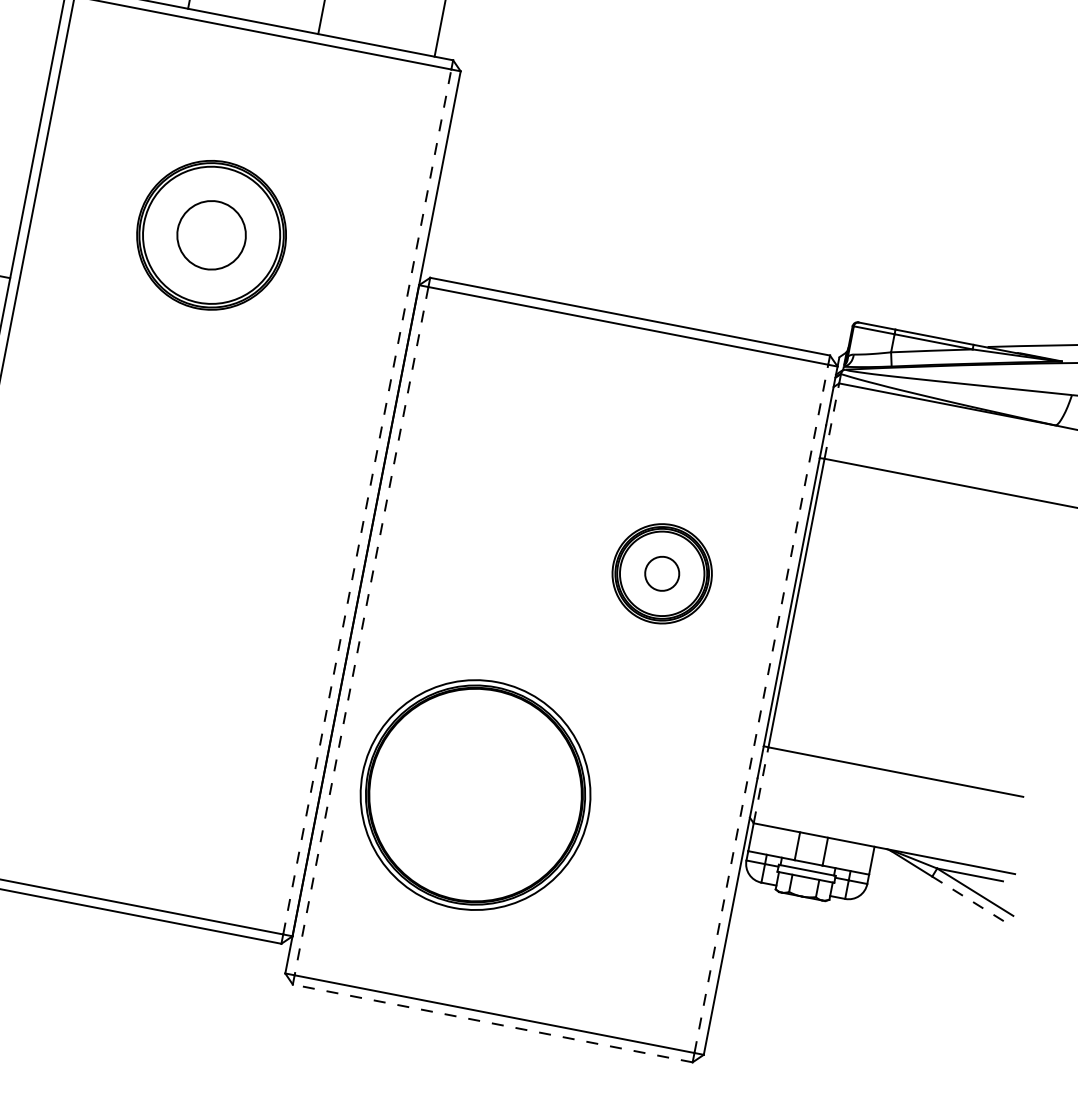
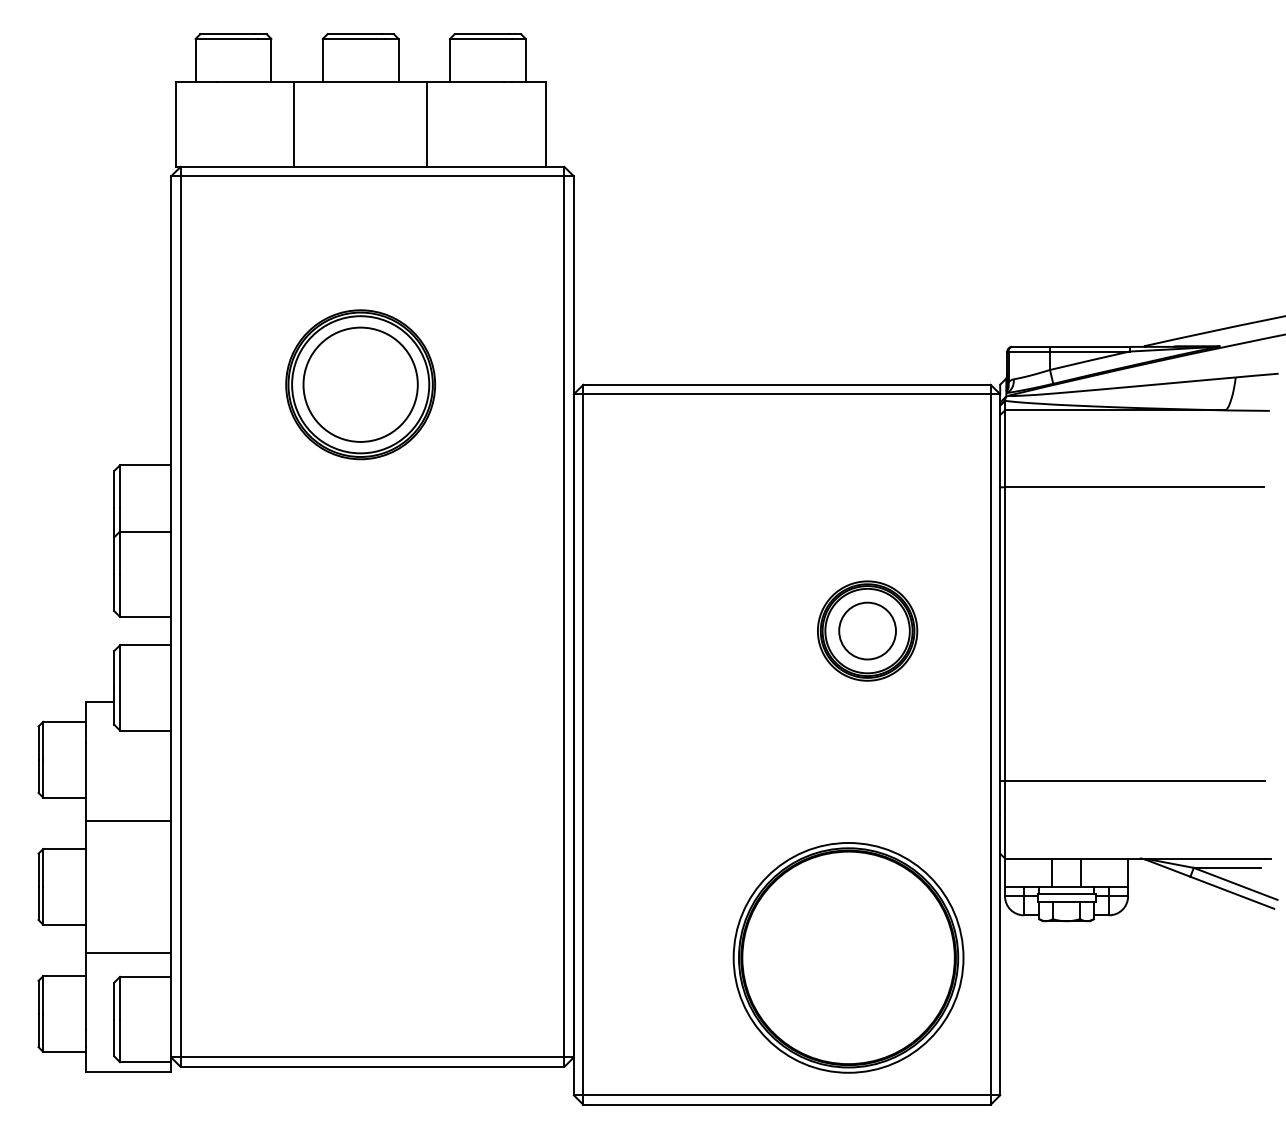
circle: (211, 235) -> (360, 384), size x1.67
line: (832, 420) -> (1005, 448), dashed -> solid
line: (367, 501) -> (564, 616), dashed -> solid
circle: (662, 573) -> (867, 630), size x1.67
line: (361, 630) -> (583, 744), dashed -> solid
line: (761, 708) -> (990, 744), dashed -> solid
line: (761, 785) -> (1005, 819), dashed -> solid
part: (475, 794) -> (848, 957), moved
line: (970, 900) -> (1232, 892), dashed -> solid
line: (493, 1023) -> (787, 1104), dashed -> solid

